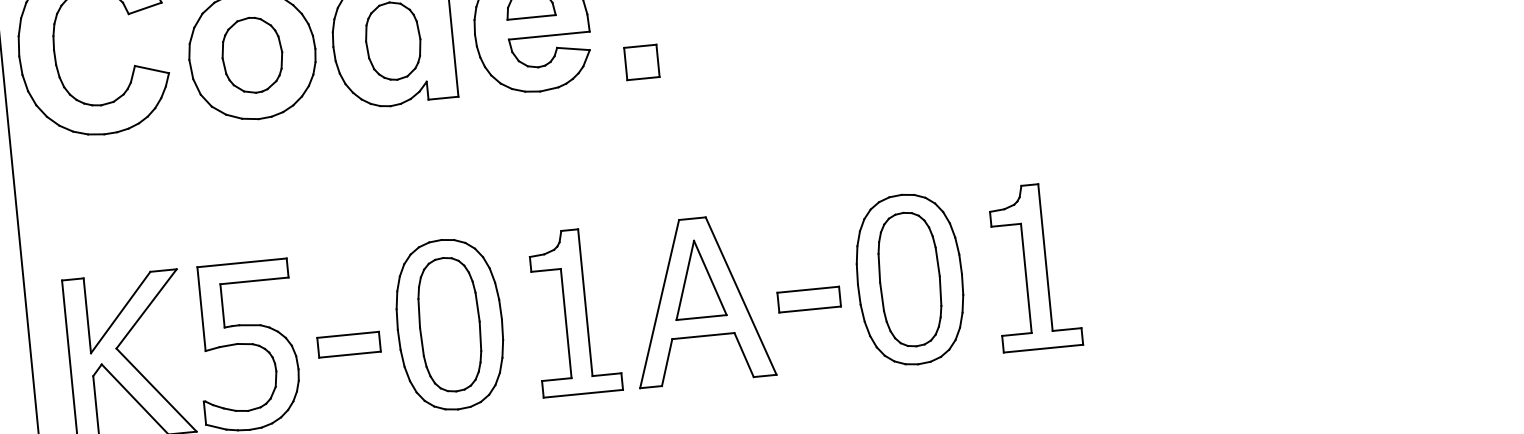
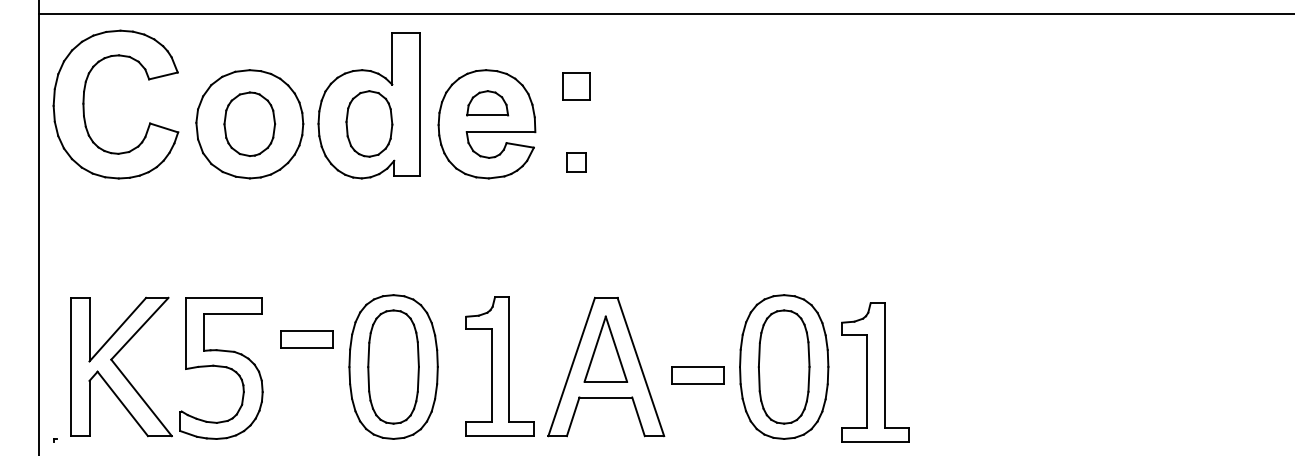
part: (641, 62) -> (576, 162), size x0.7
part: (1035, 266) -> (875, 372), moved
part: (348, 344) -> (306, 339), moved

